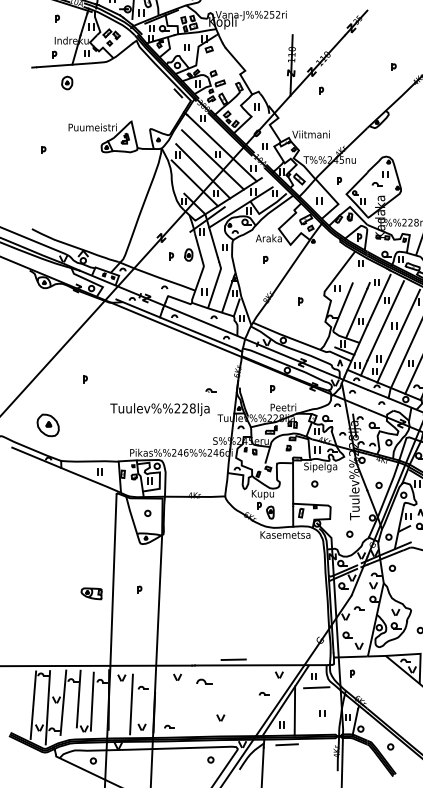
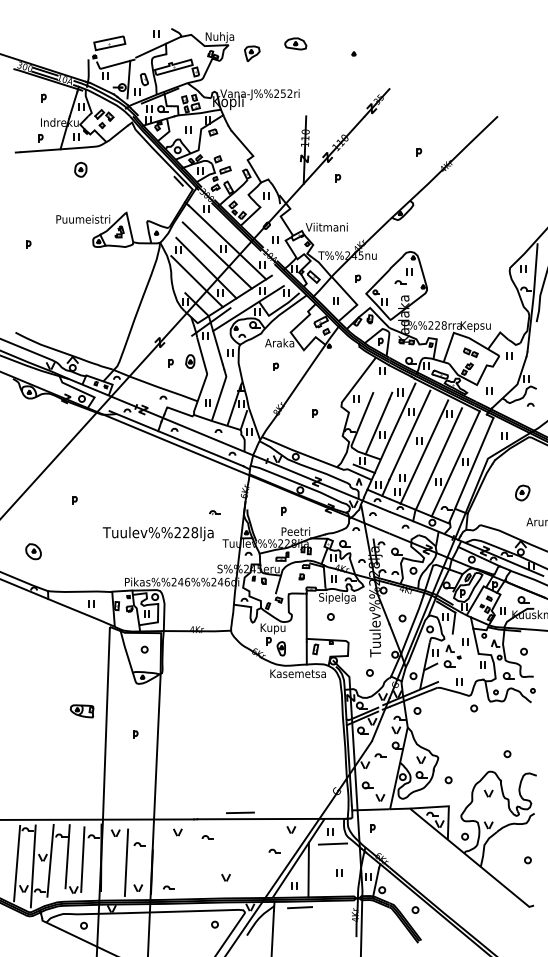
part: (66, 82) -> (80, 169), moved
part: (48, 425) -> (33, 551), size x0.62
part: (91, 593) -> (81, 711), moved
part: (204, 681) -> (207, 837), size x0.62

